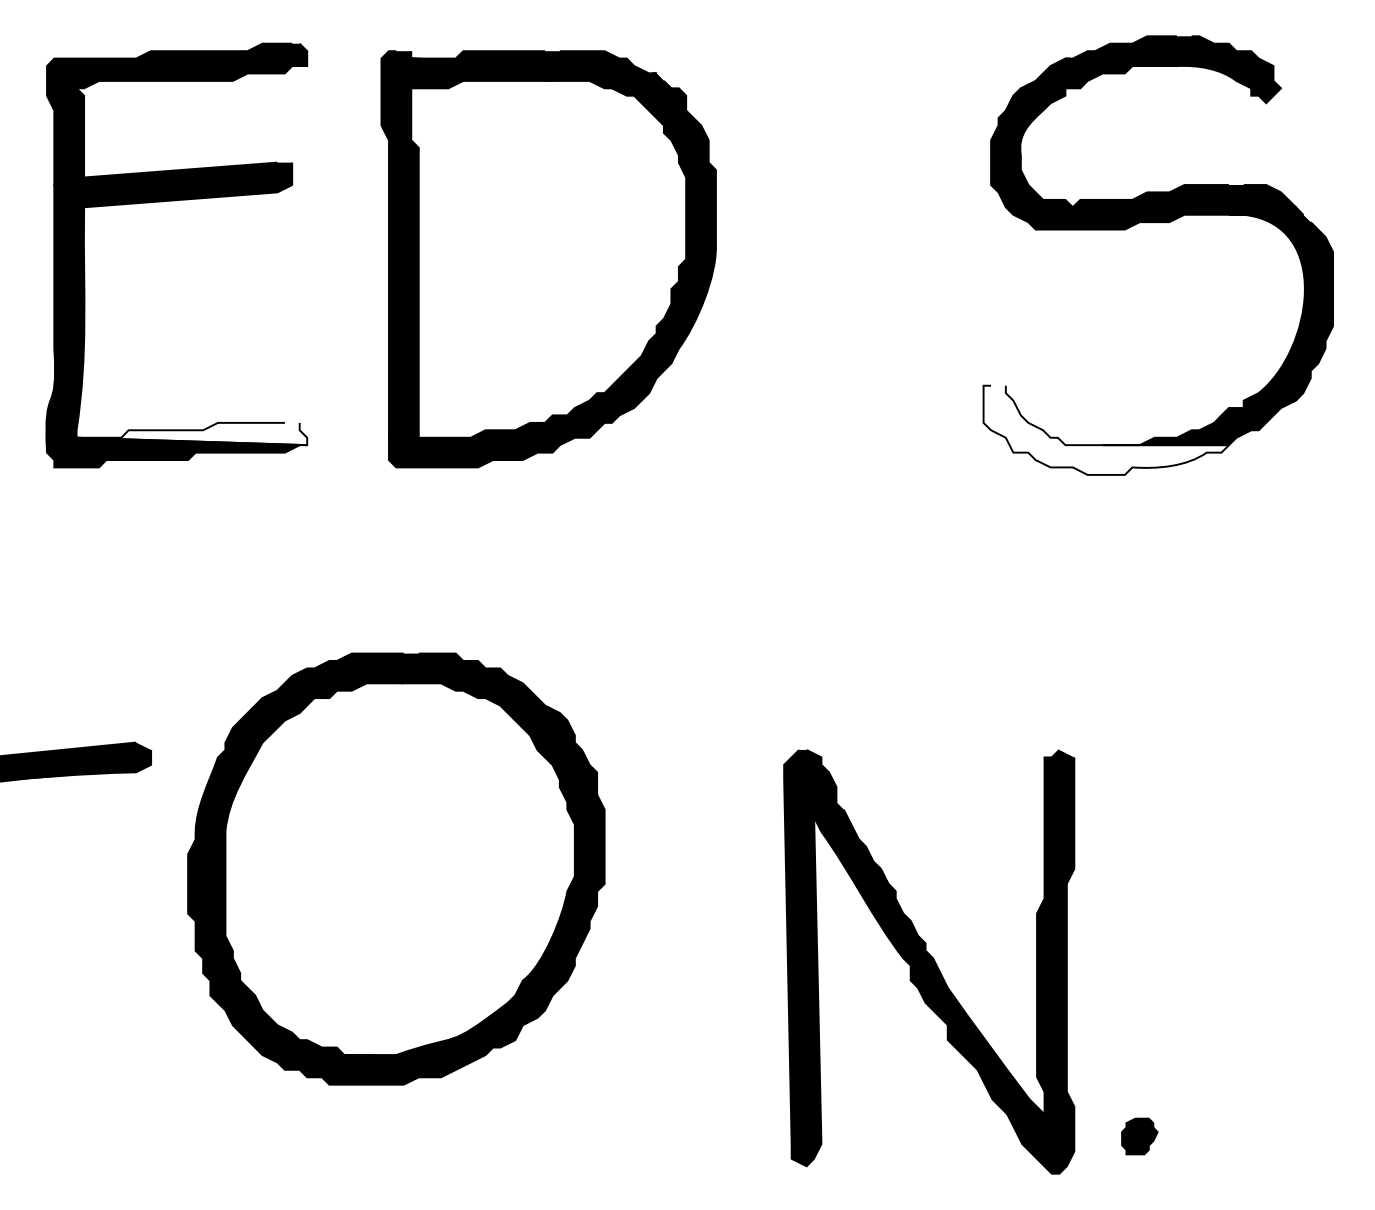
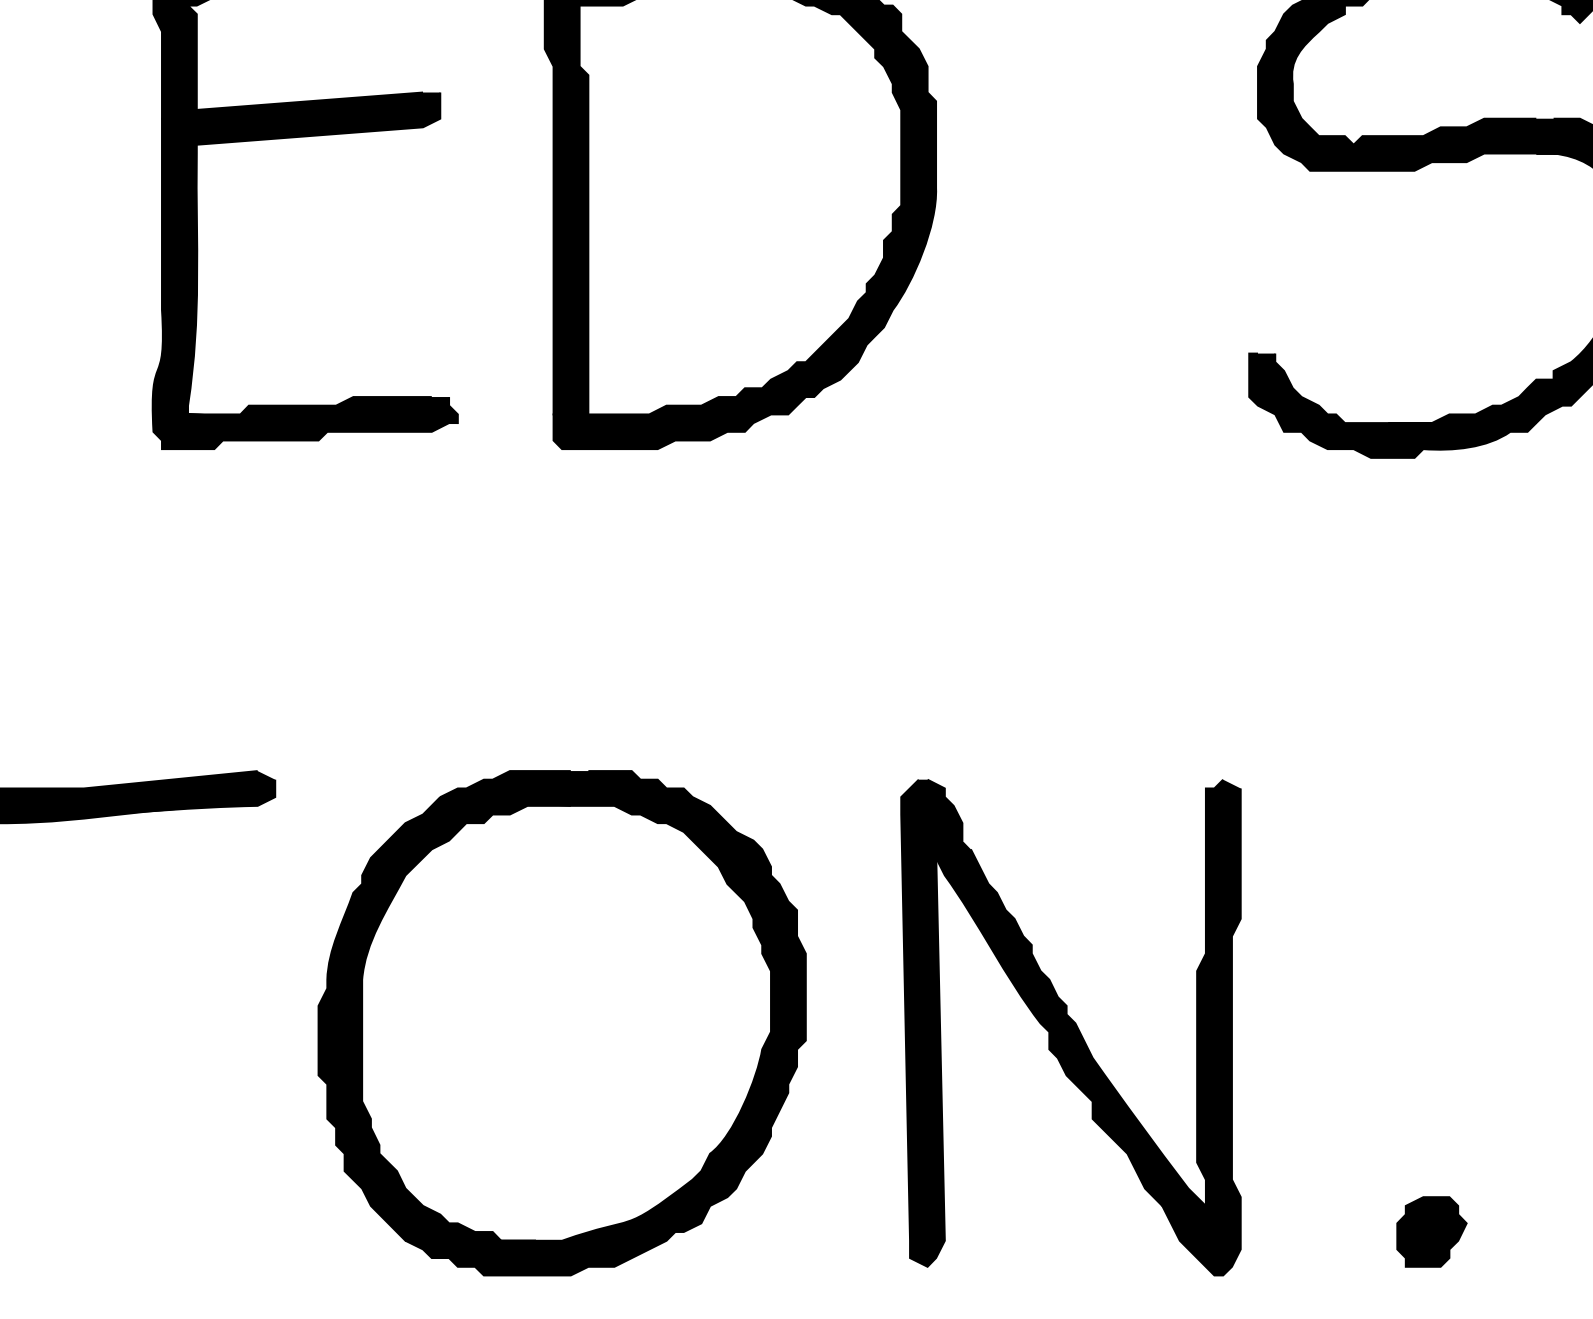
fill: (1105, 429) -> (1391, 404), added
fill: (191, 433) -> (322, 409), added
part: (396, 868) -> (562, 1022), moved
part: (929, 961) -> (1071, 1027), moved
part: (1139, 1136) -> (1431, 1231), size x1.67

